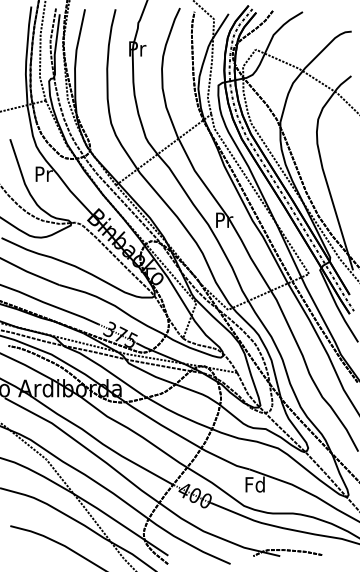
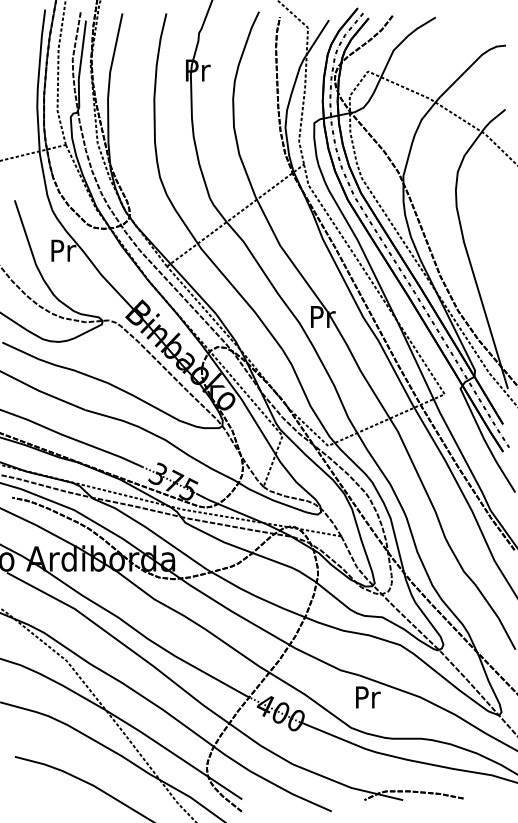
text: (254, 484) -> (366, 697), Fd -> Pr

